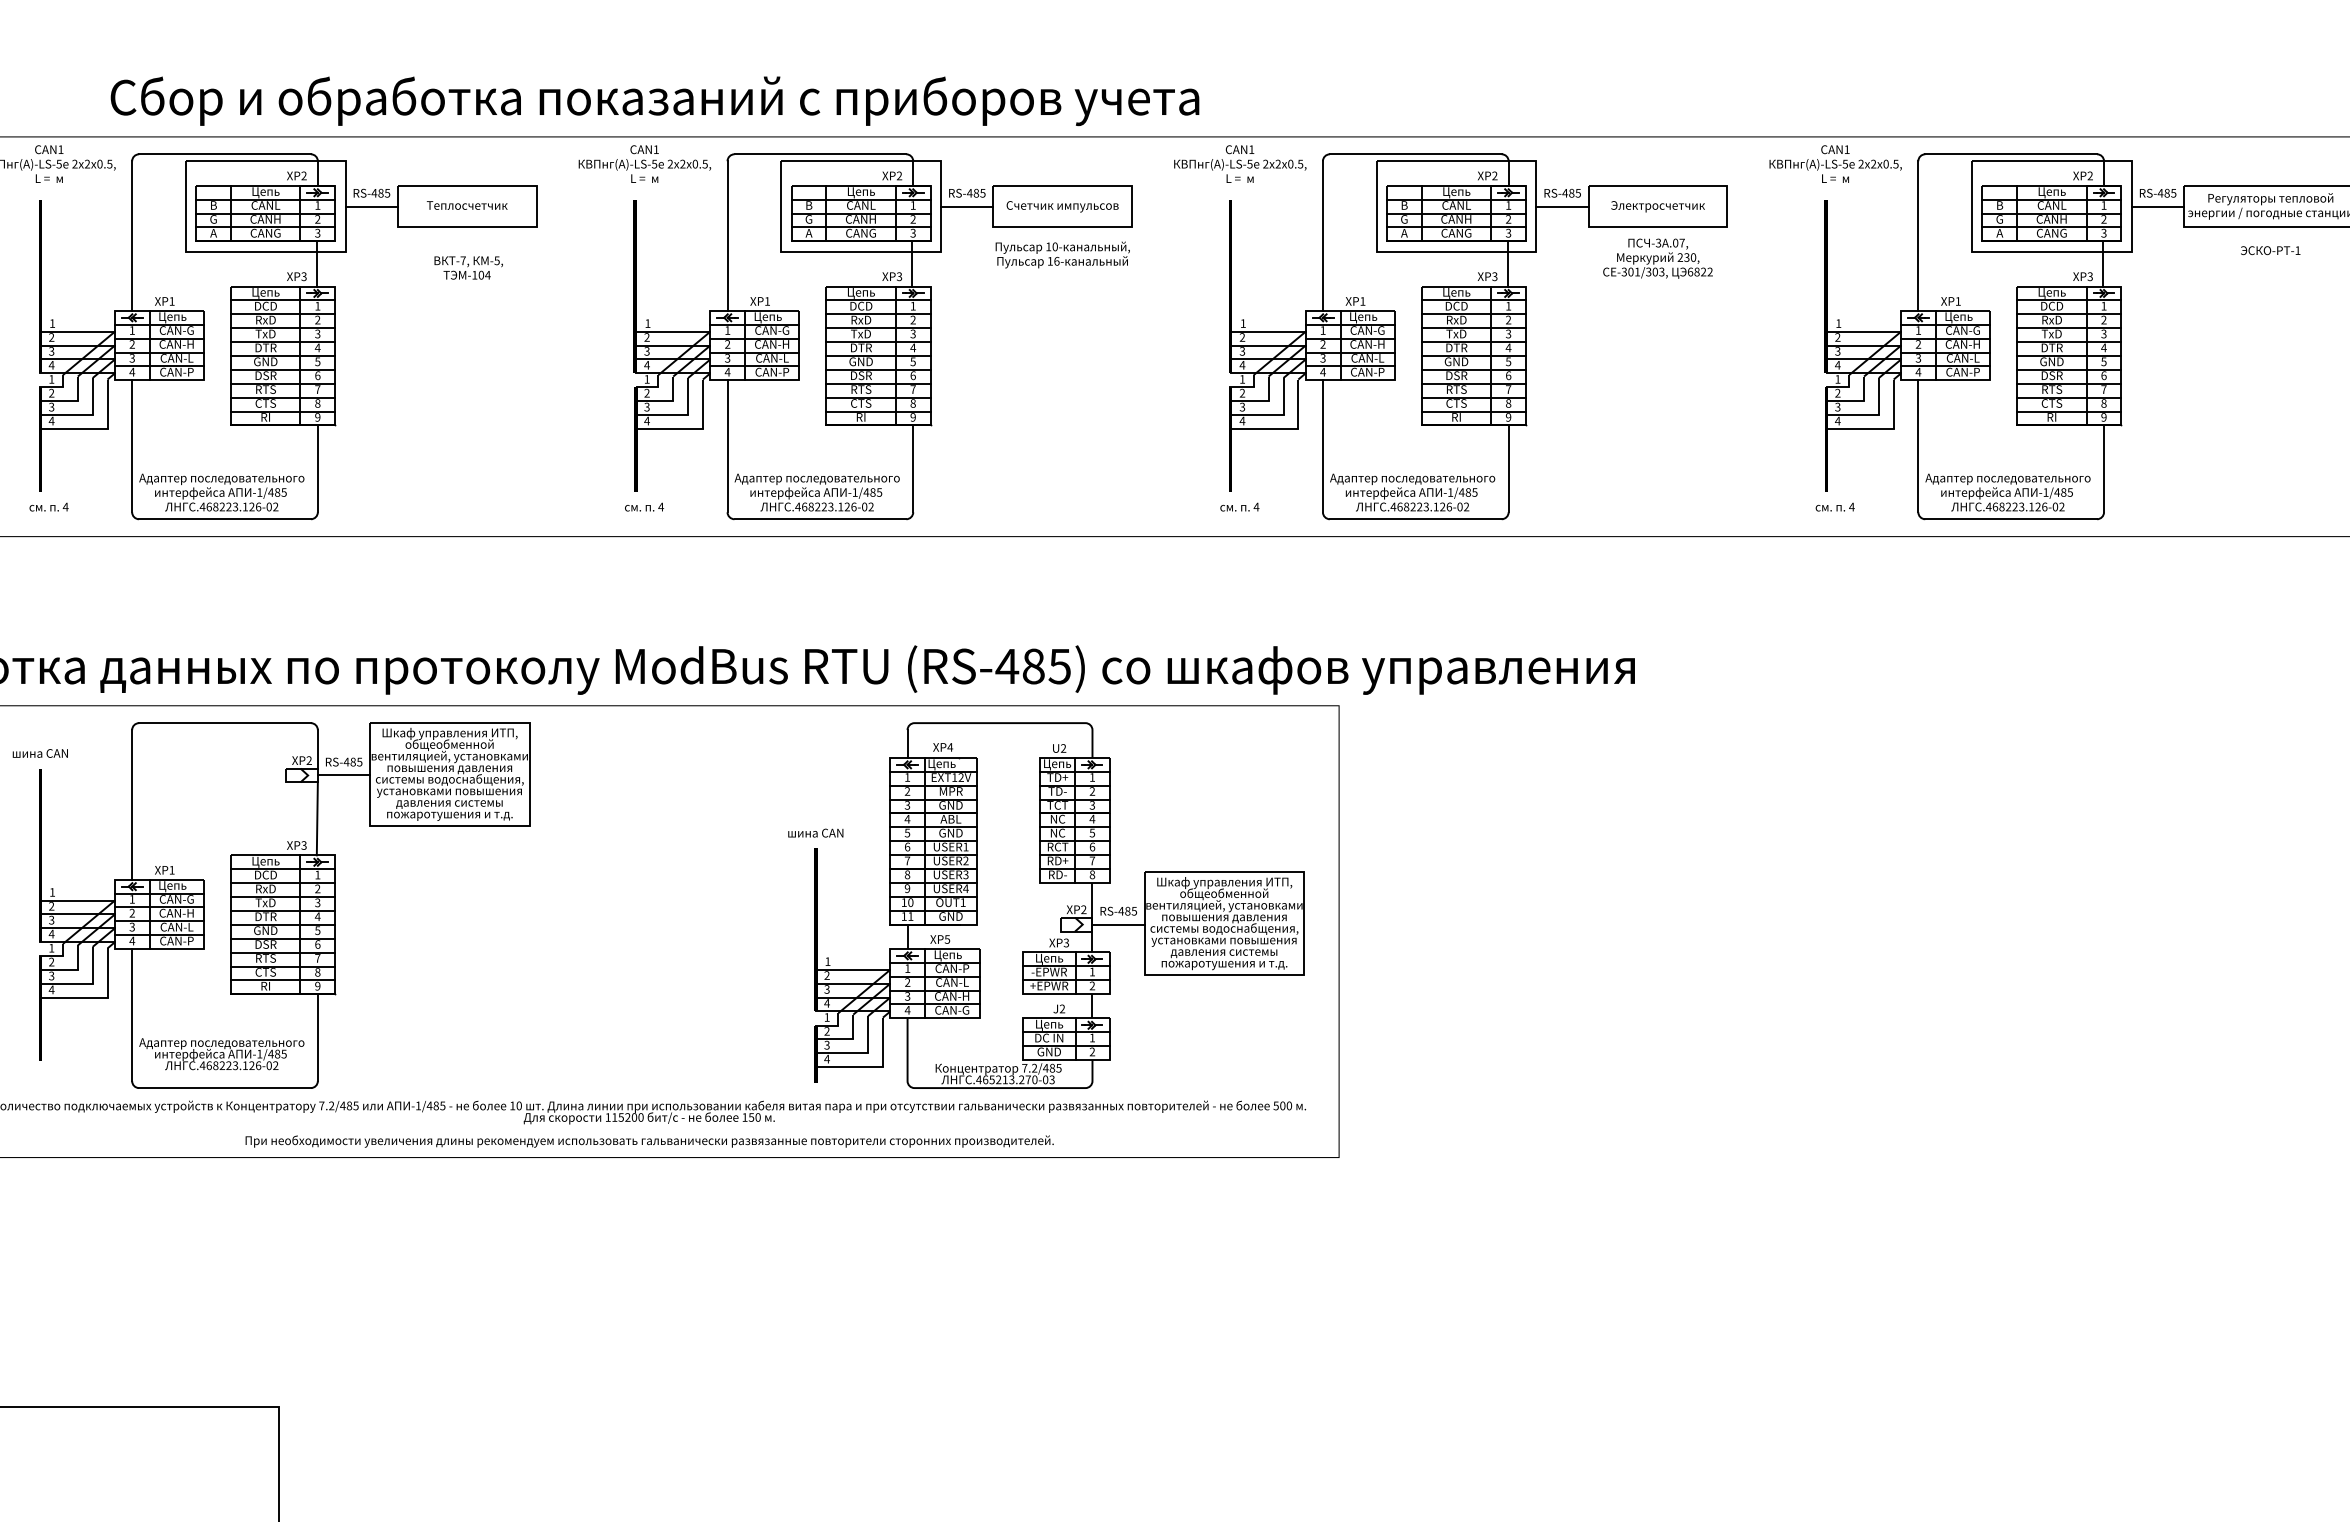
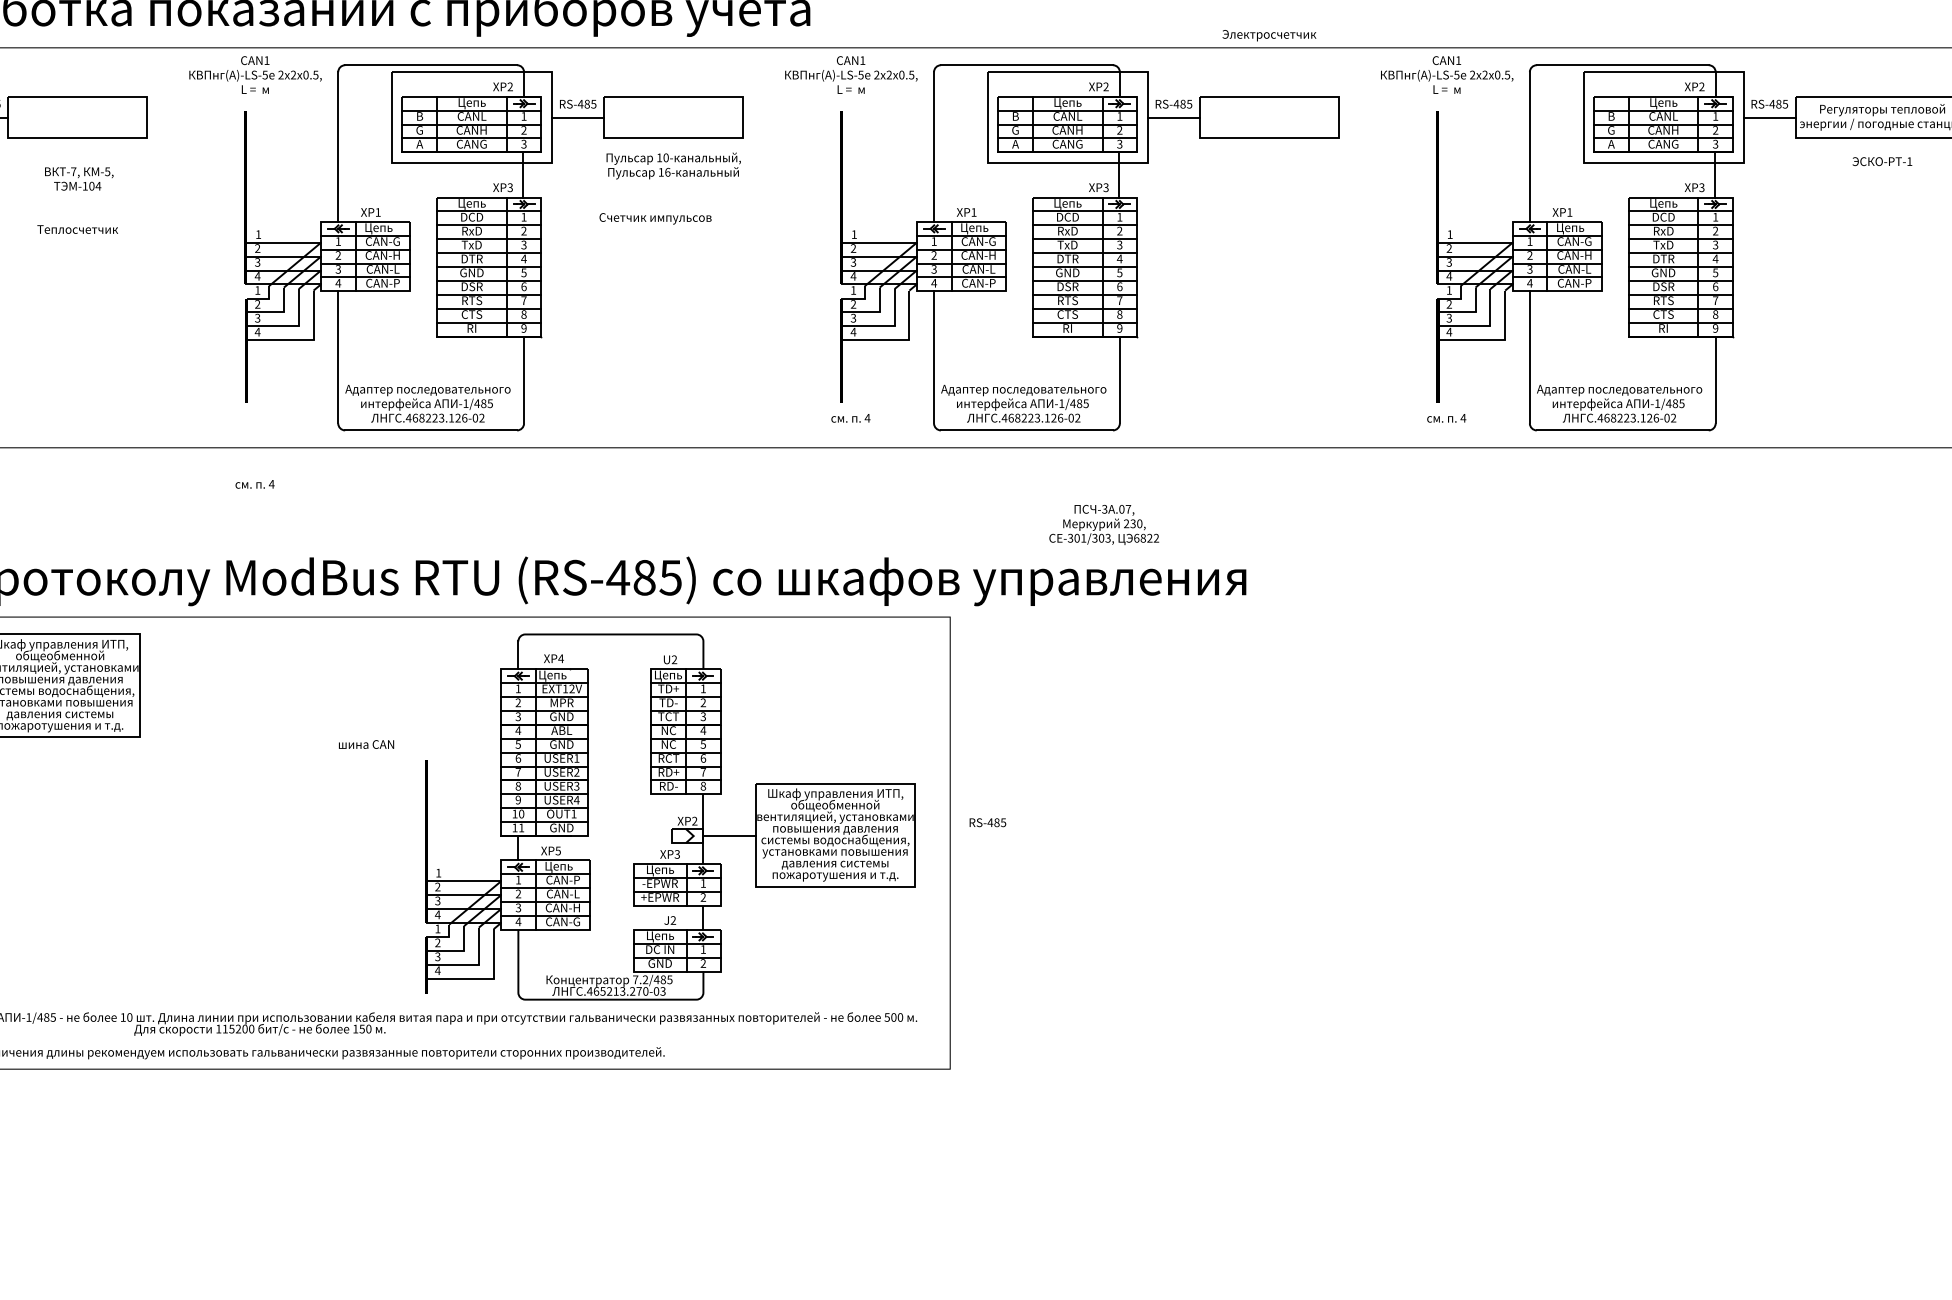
text: (466, 205) -> (77, 229), moved
text: (1062, 206) -> (655, 218), moved
text: (1657, 206) -> (1268, 35), moved
text: (1657, 258) -> (1103, 524), moved
text: (644, 506) -> (255, 483), moved
text: (815, 832) -> (366, 743), moved
text: (1118, 910) -> (987, 821), moved

